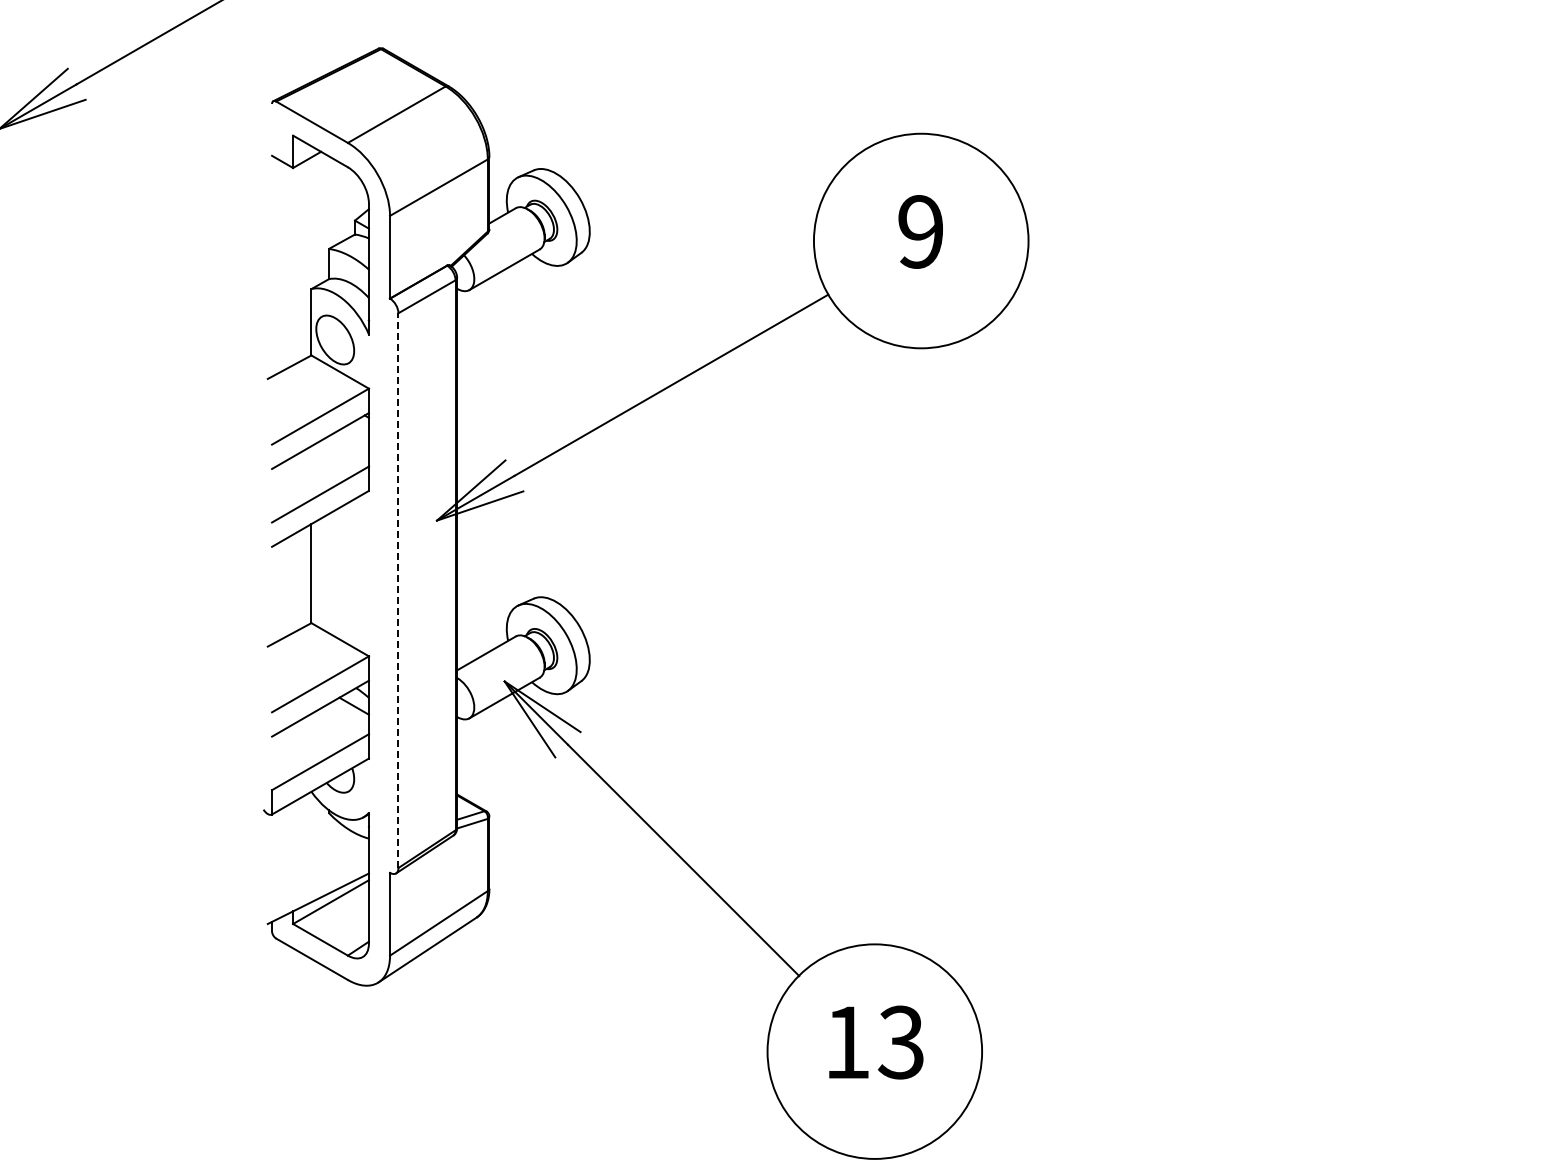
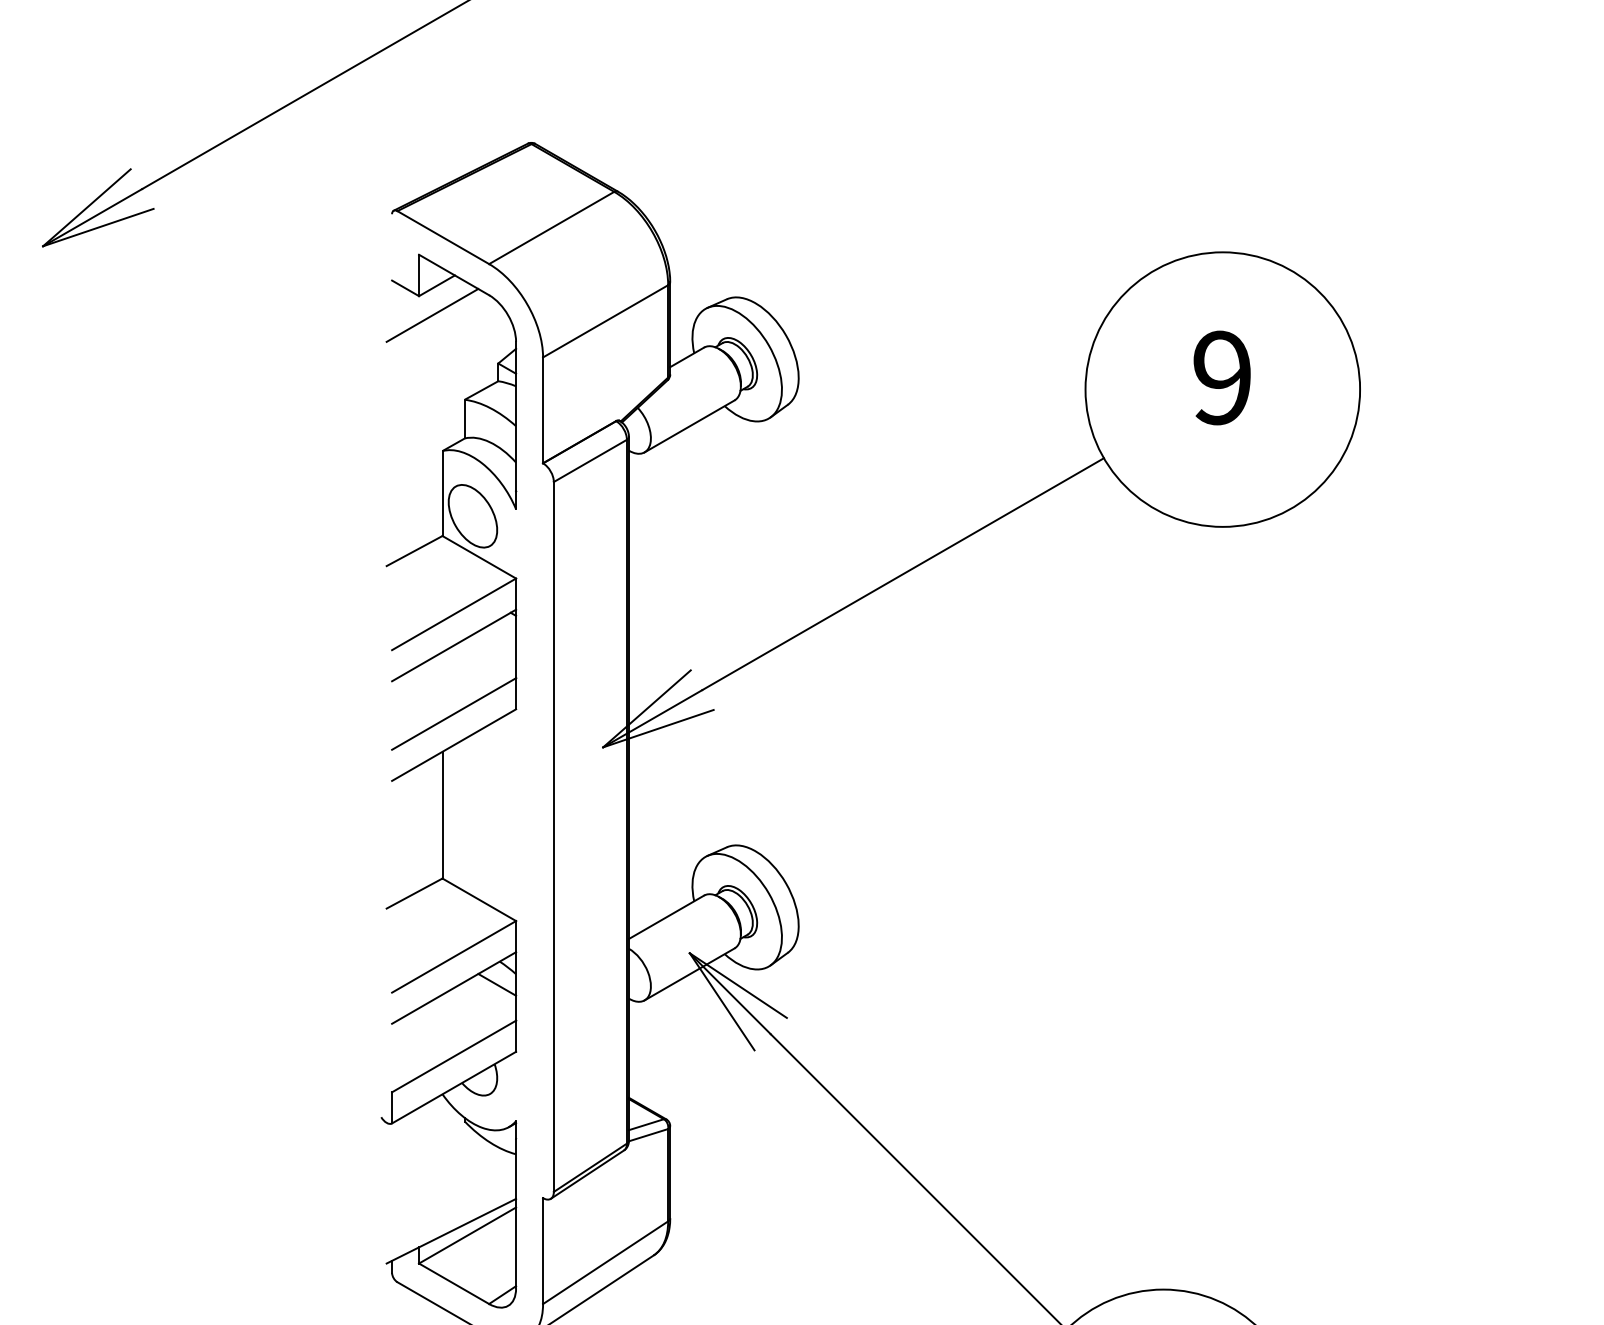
line: (303, 182) -> (432, 314), added
line: (398, 590) -> (553, 836), dashed -> solid

